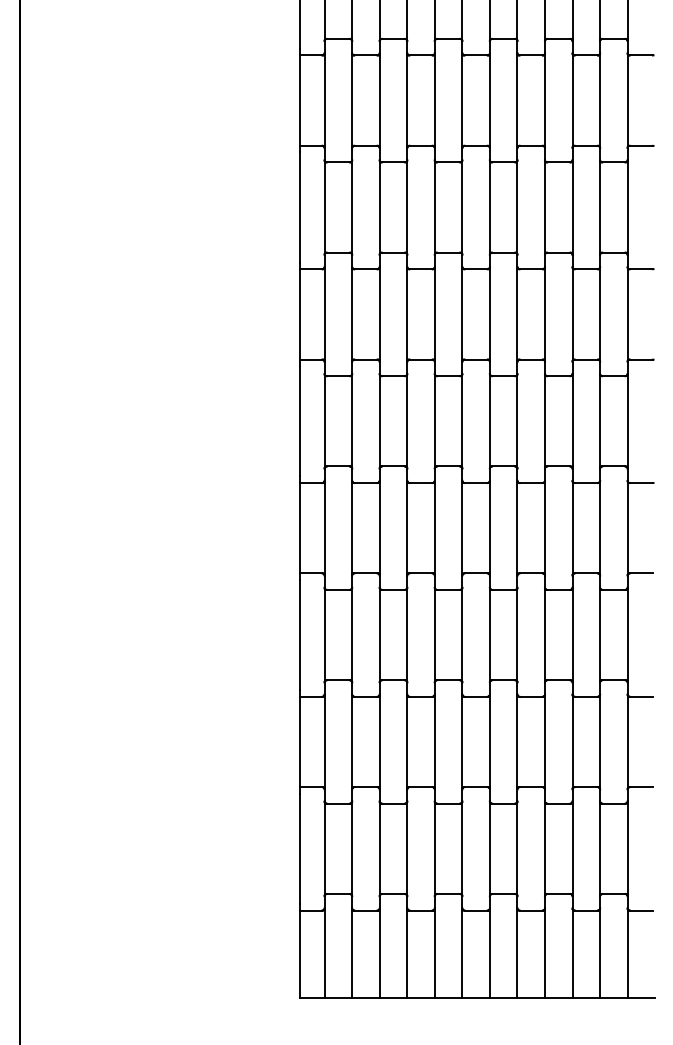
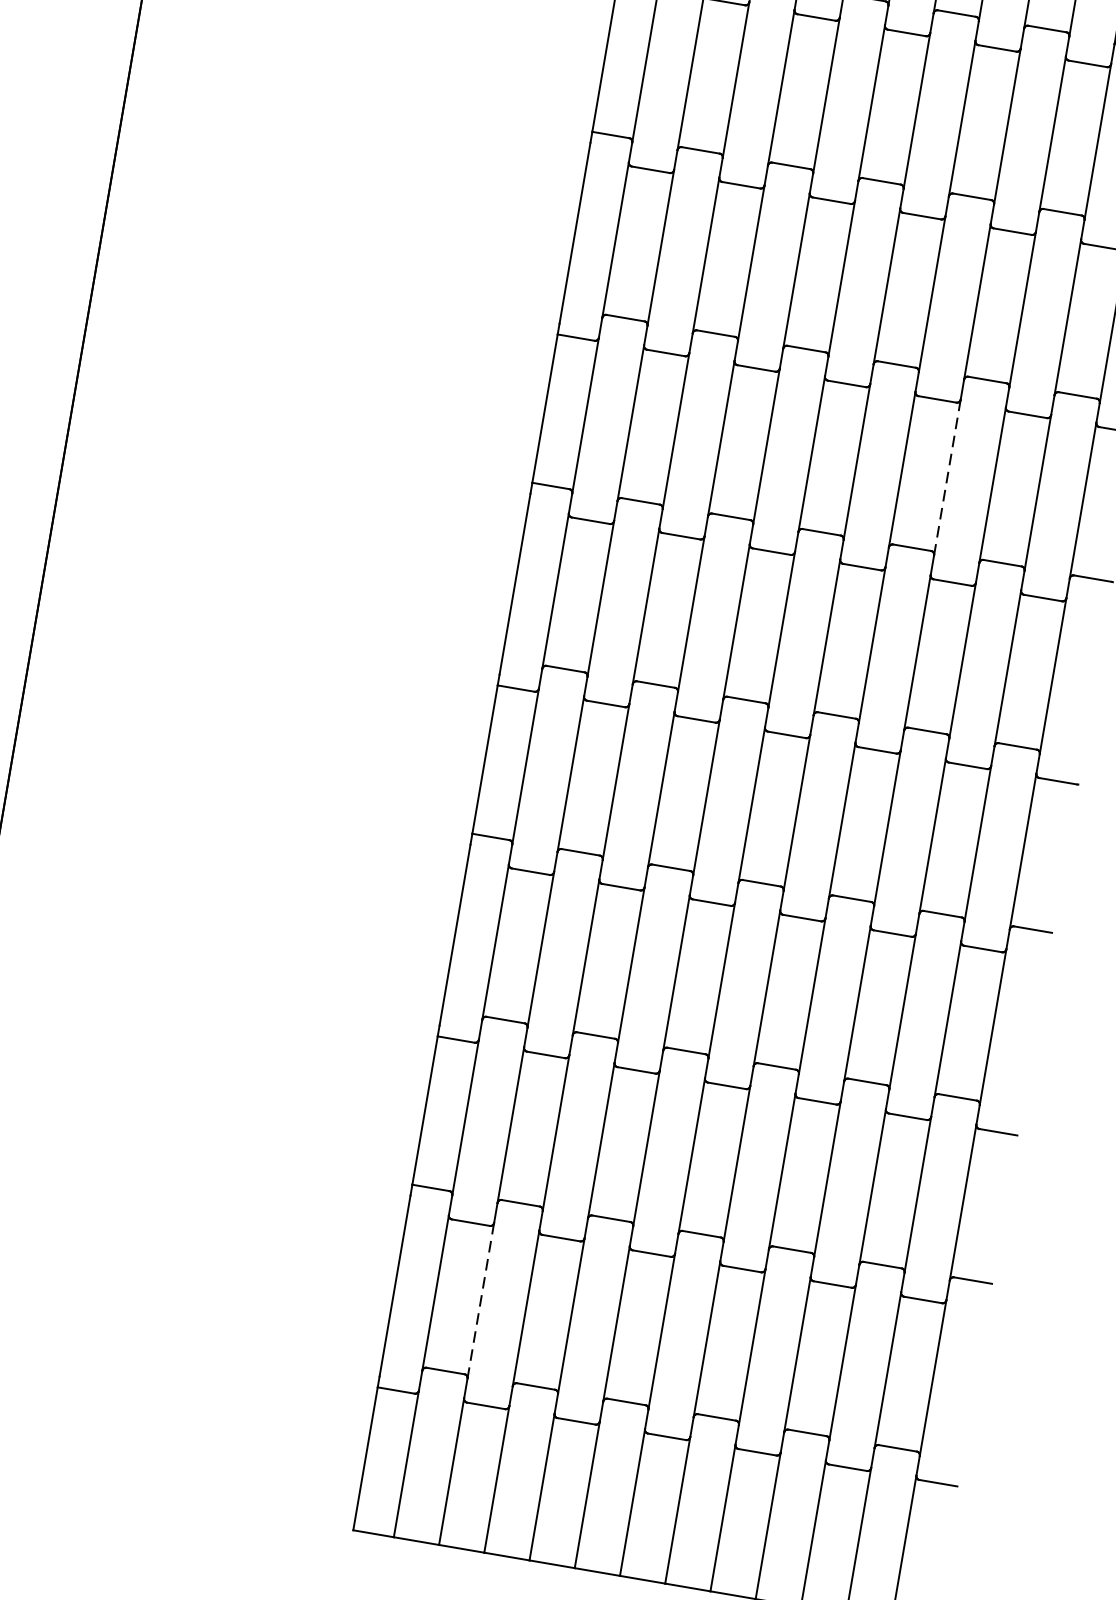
line: (544, 314) -> (946, 477), solid -> dashed
line: (352, 849) -> (481, 1301), solid -> dashed

